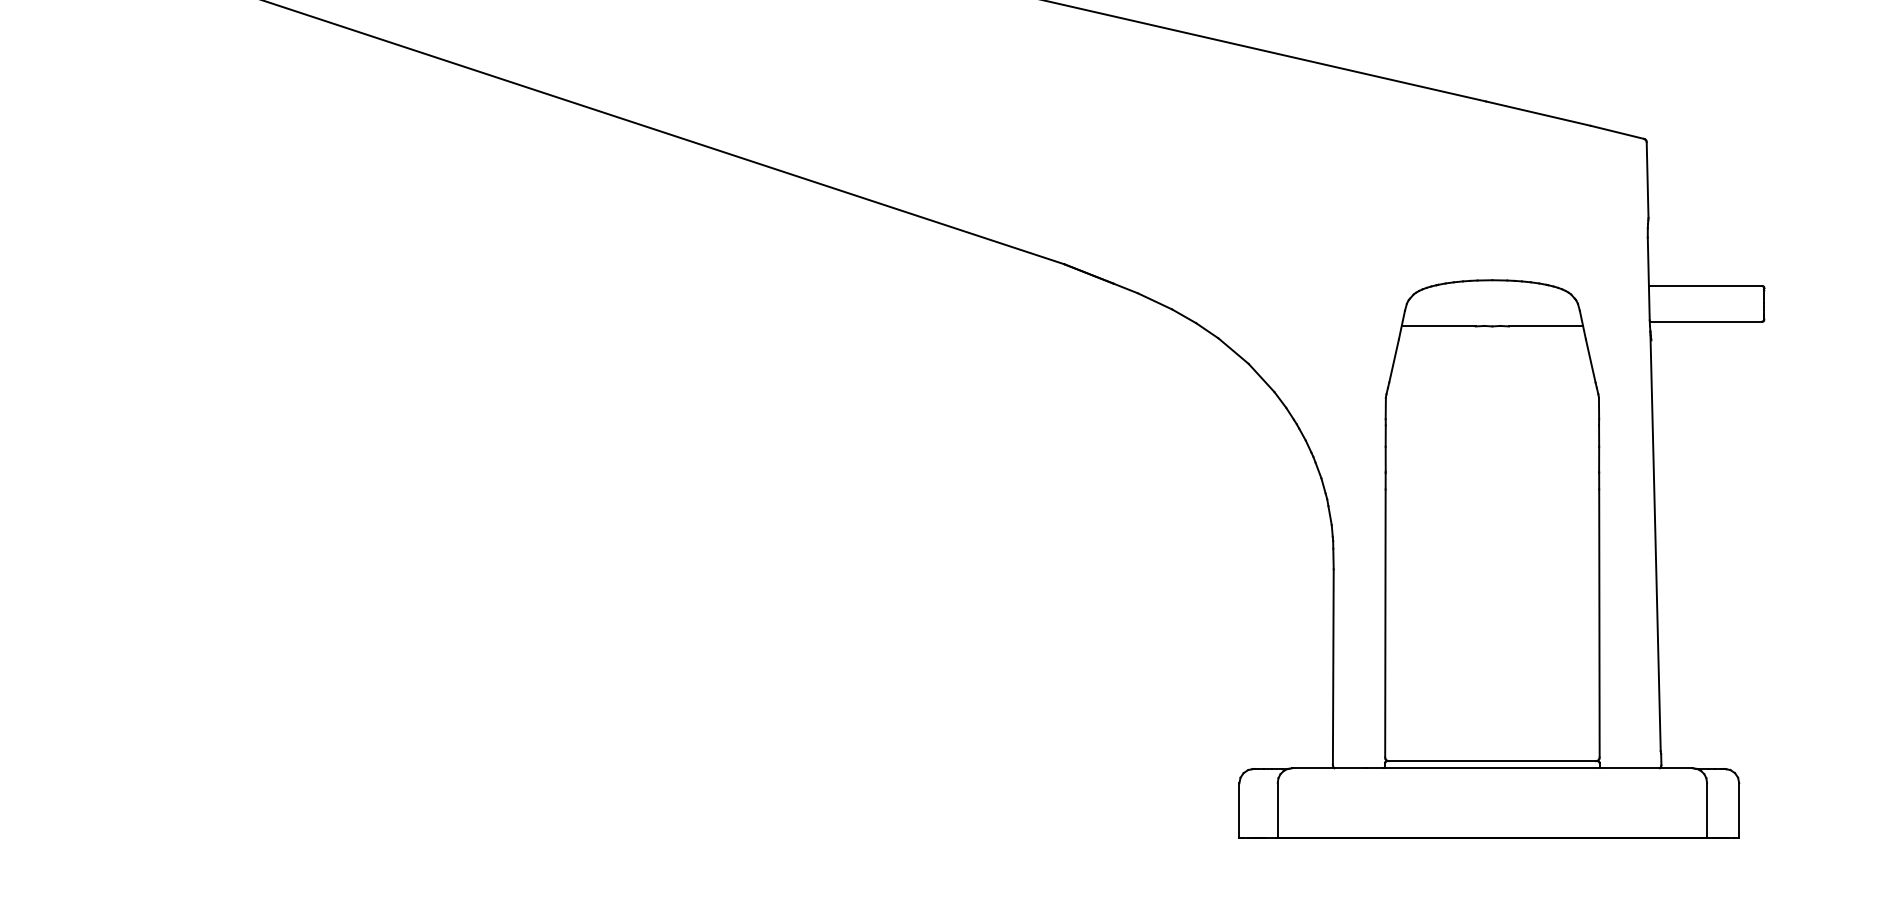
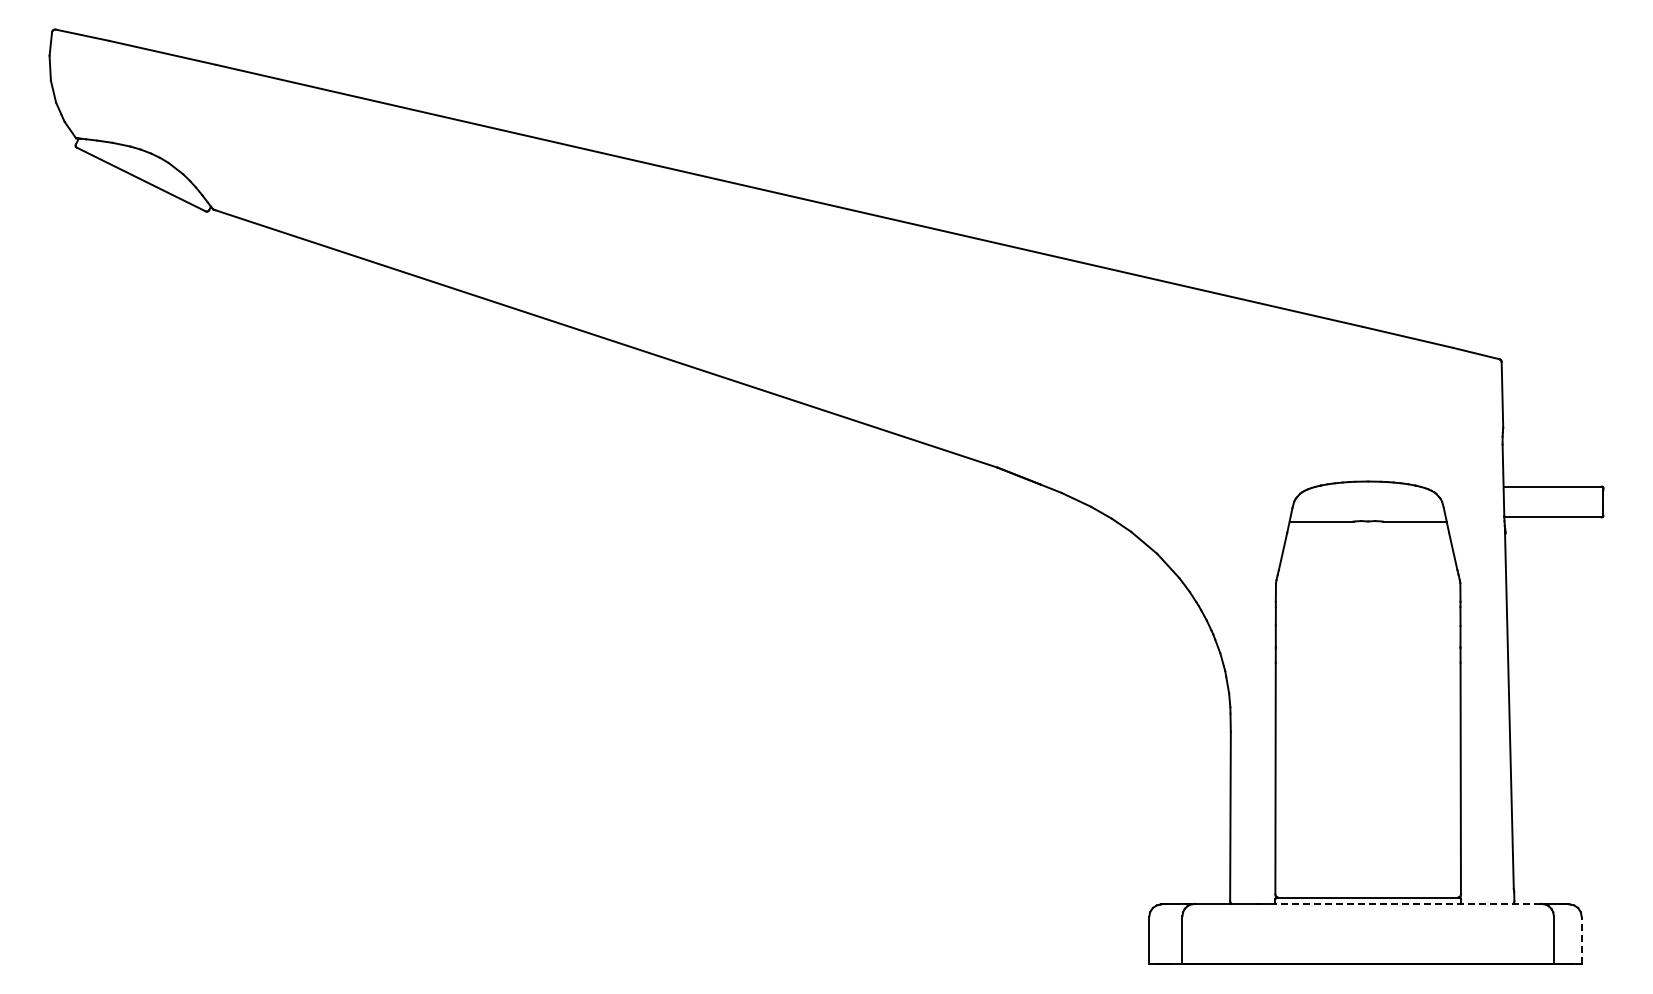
line: (1537, 767) -> (1407, 903), solid -> dashed
line: (1738, 810) -> (1581, 940), solid -> dashed

